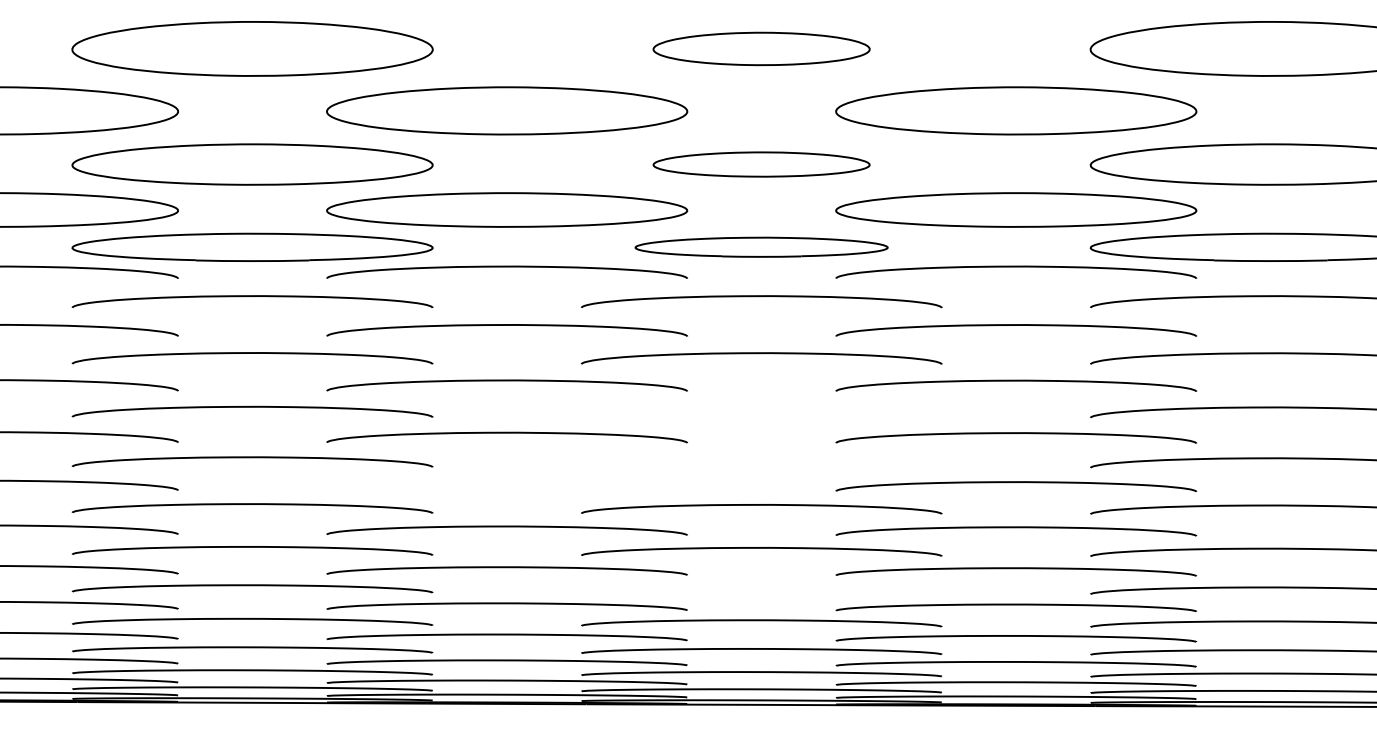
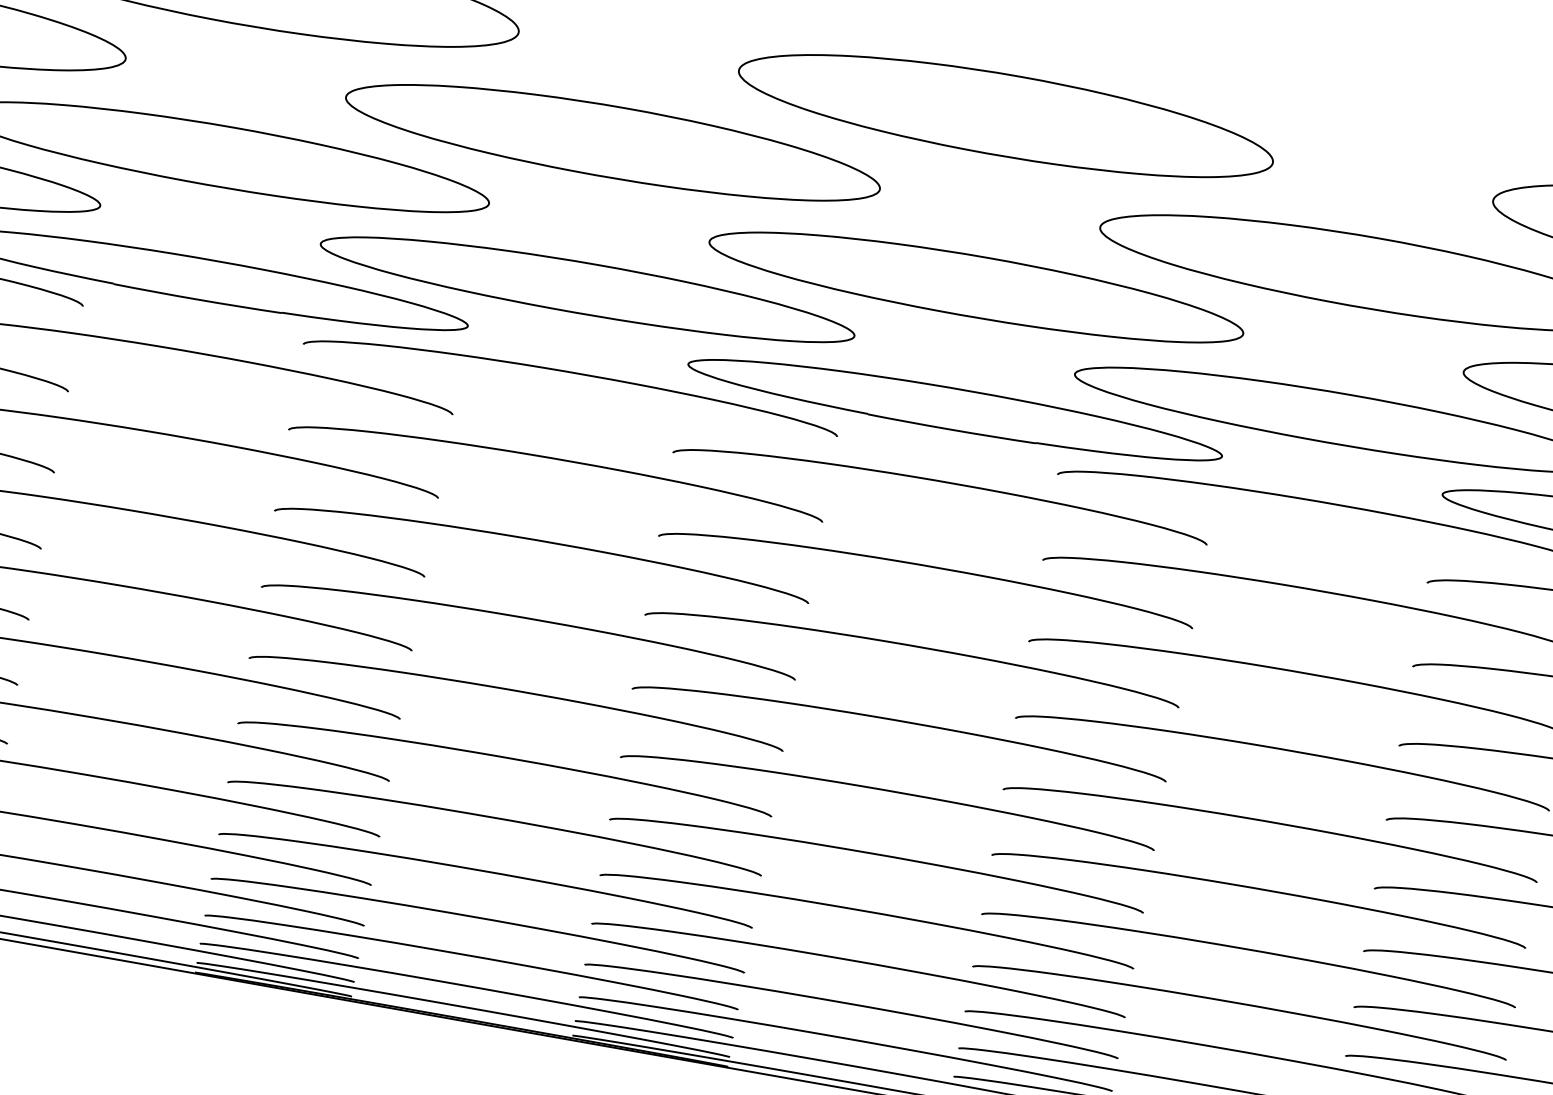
part: (761, 48) -> (1005, 114), size x1.67
part: (761, 164) -> (976, 286), size x1.67
part: (761, 246) -> (955, 408), size x1.43
curve: (761, 408) -> (913, 648), added
curve: (761, 458) -> (901, 722), added
curve: (506, 482) -> (517, 692), added
curve: (761, 587) -> (868, 913), added

